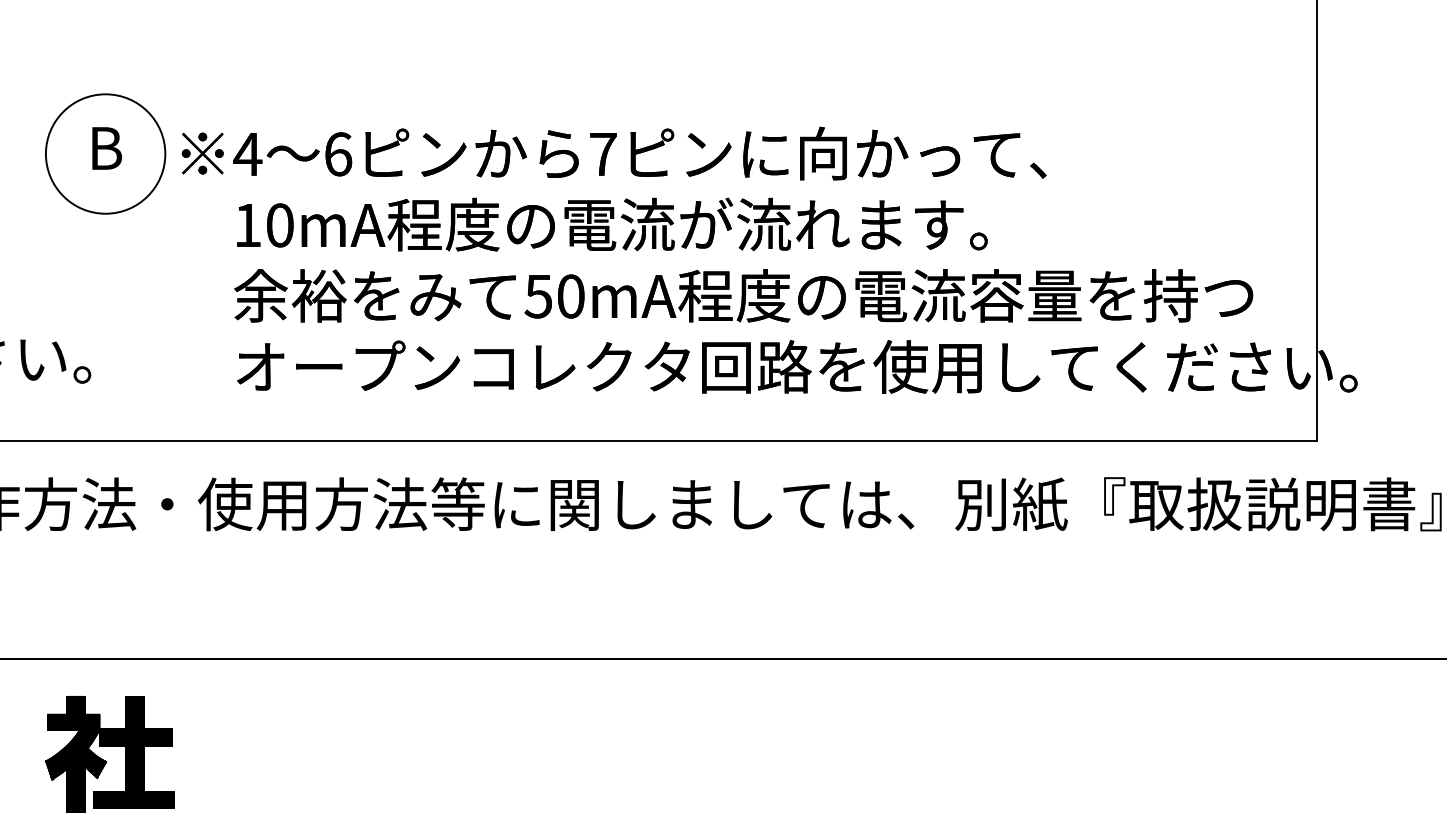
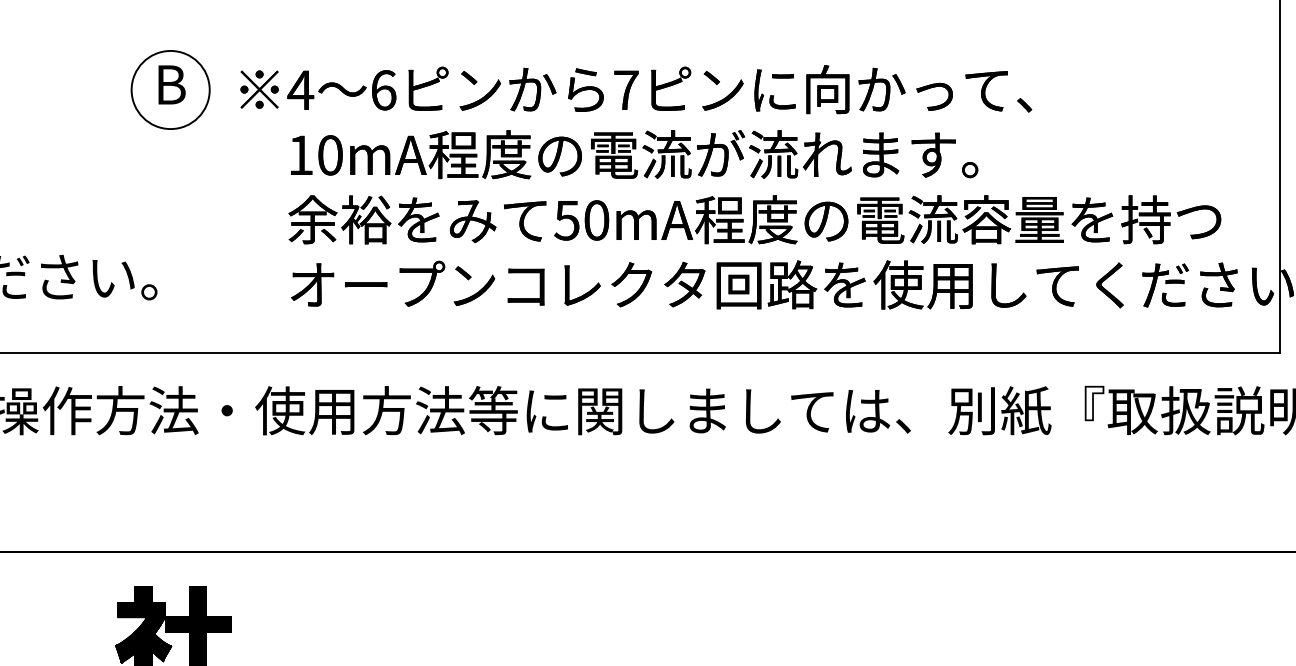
circle: (105, 153) -> (170, 89), size x0.71

